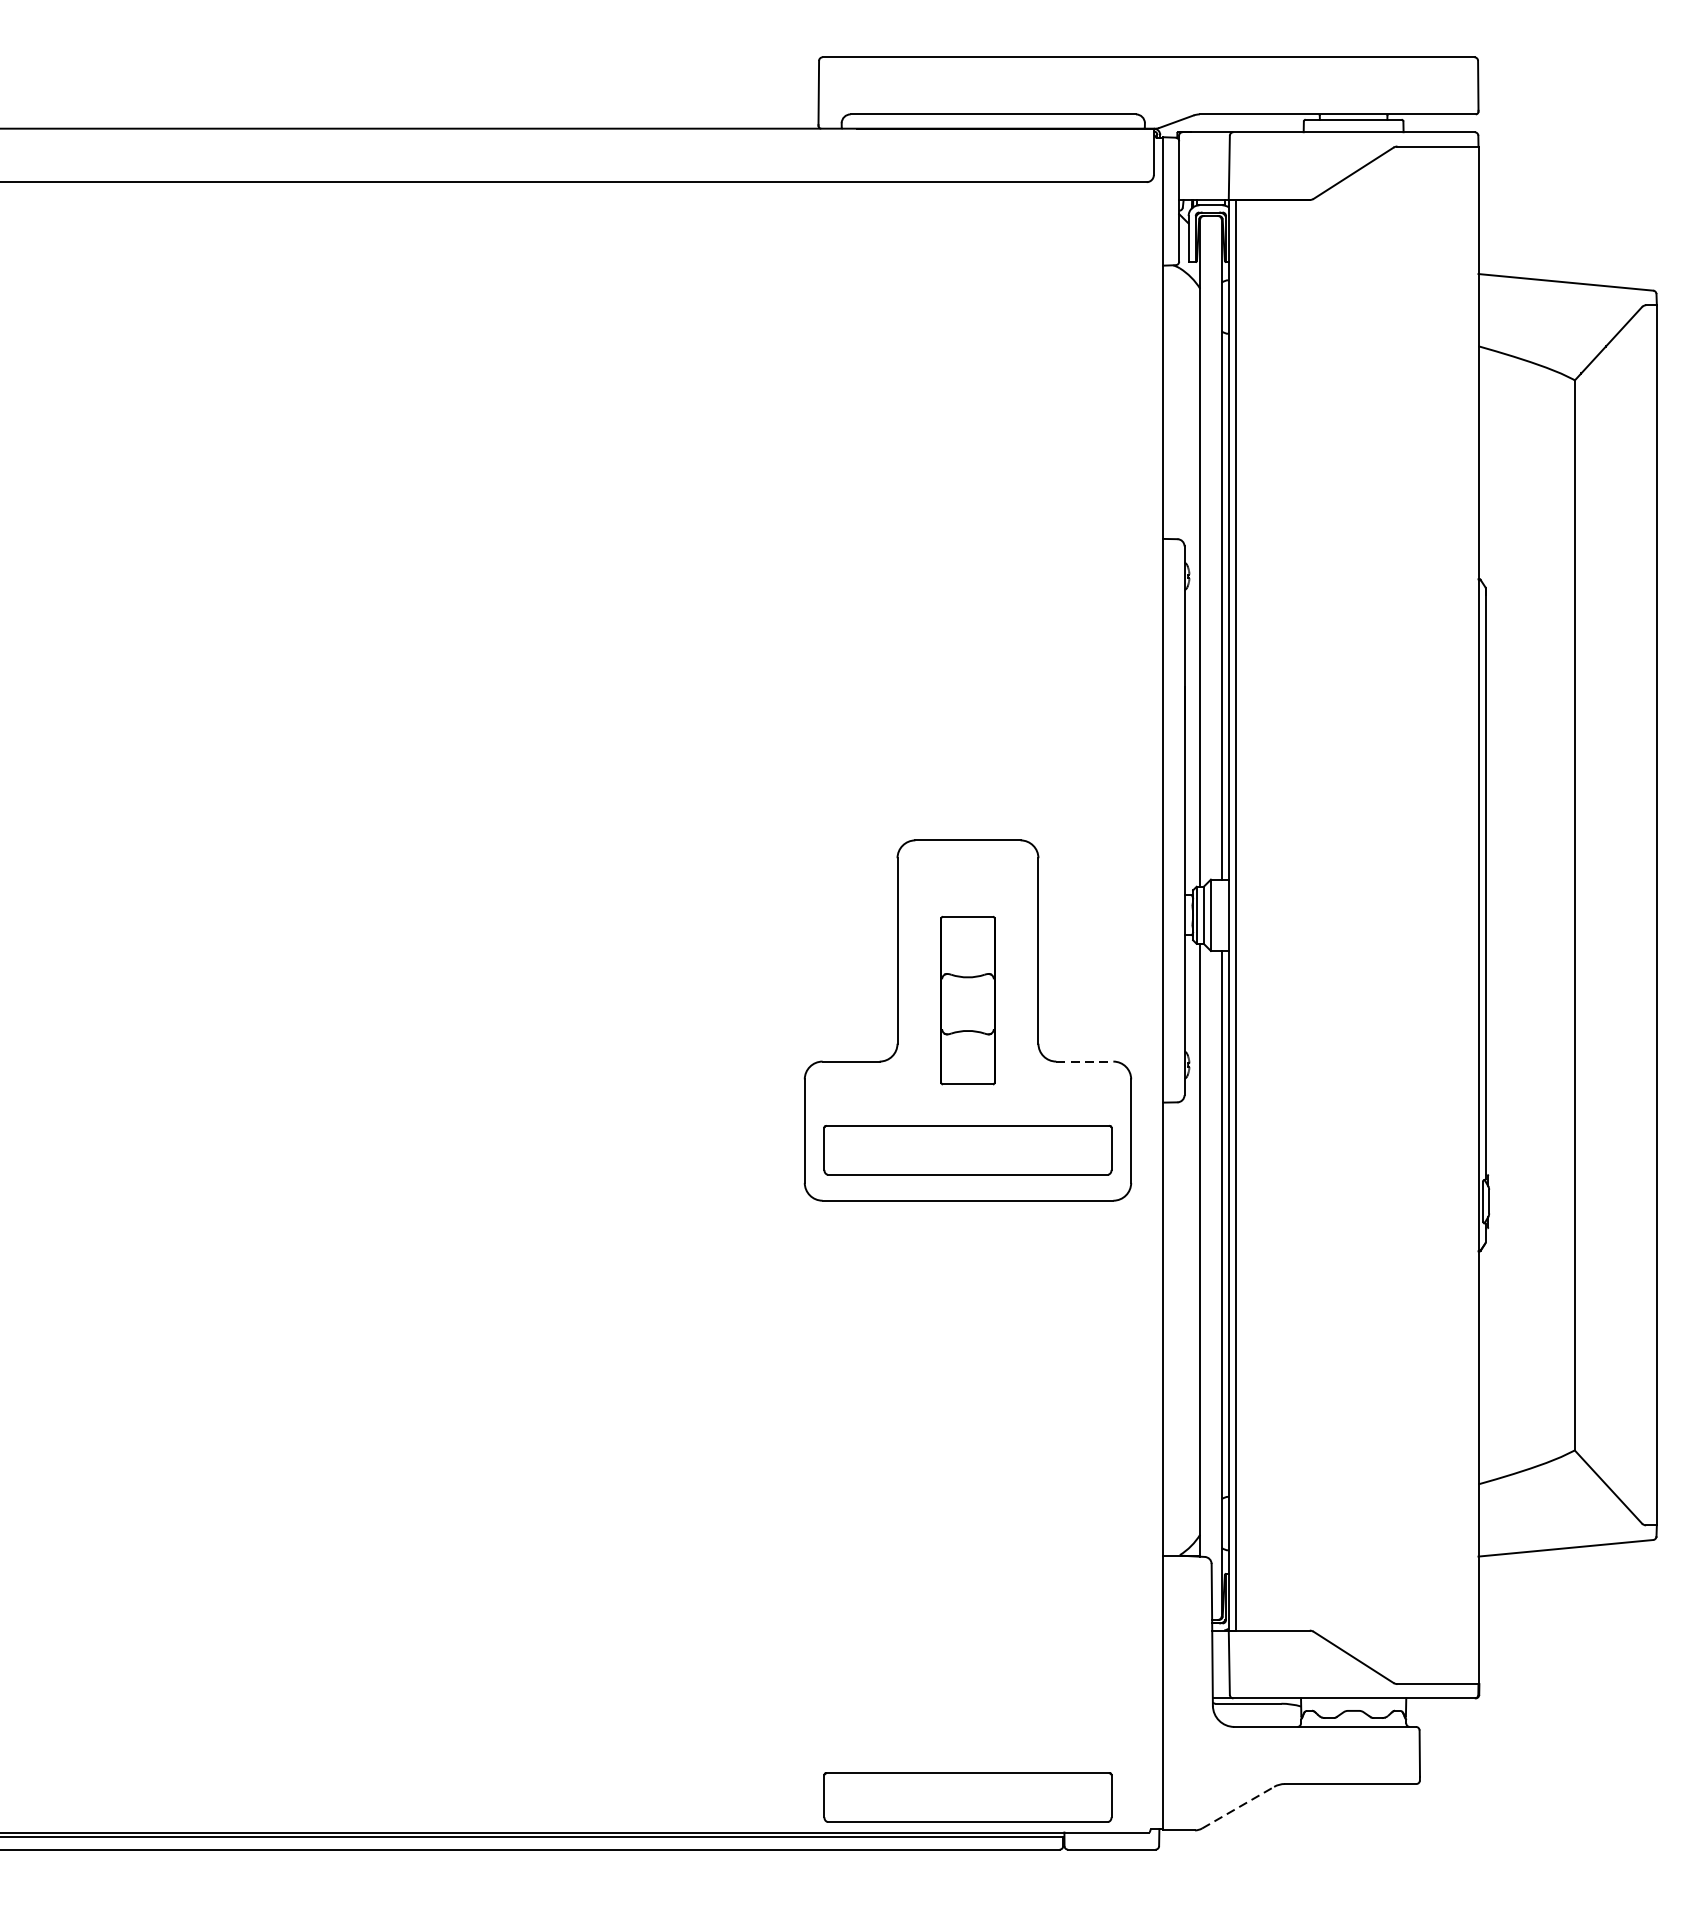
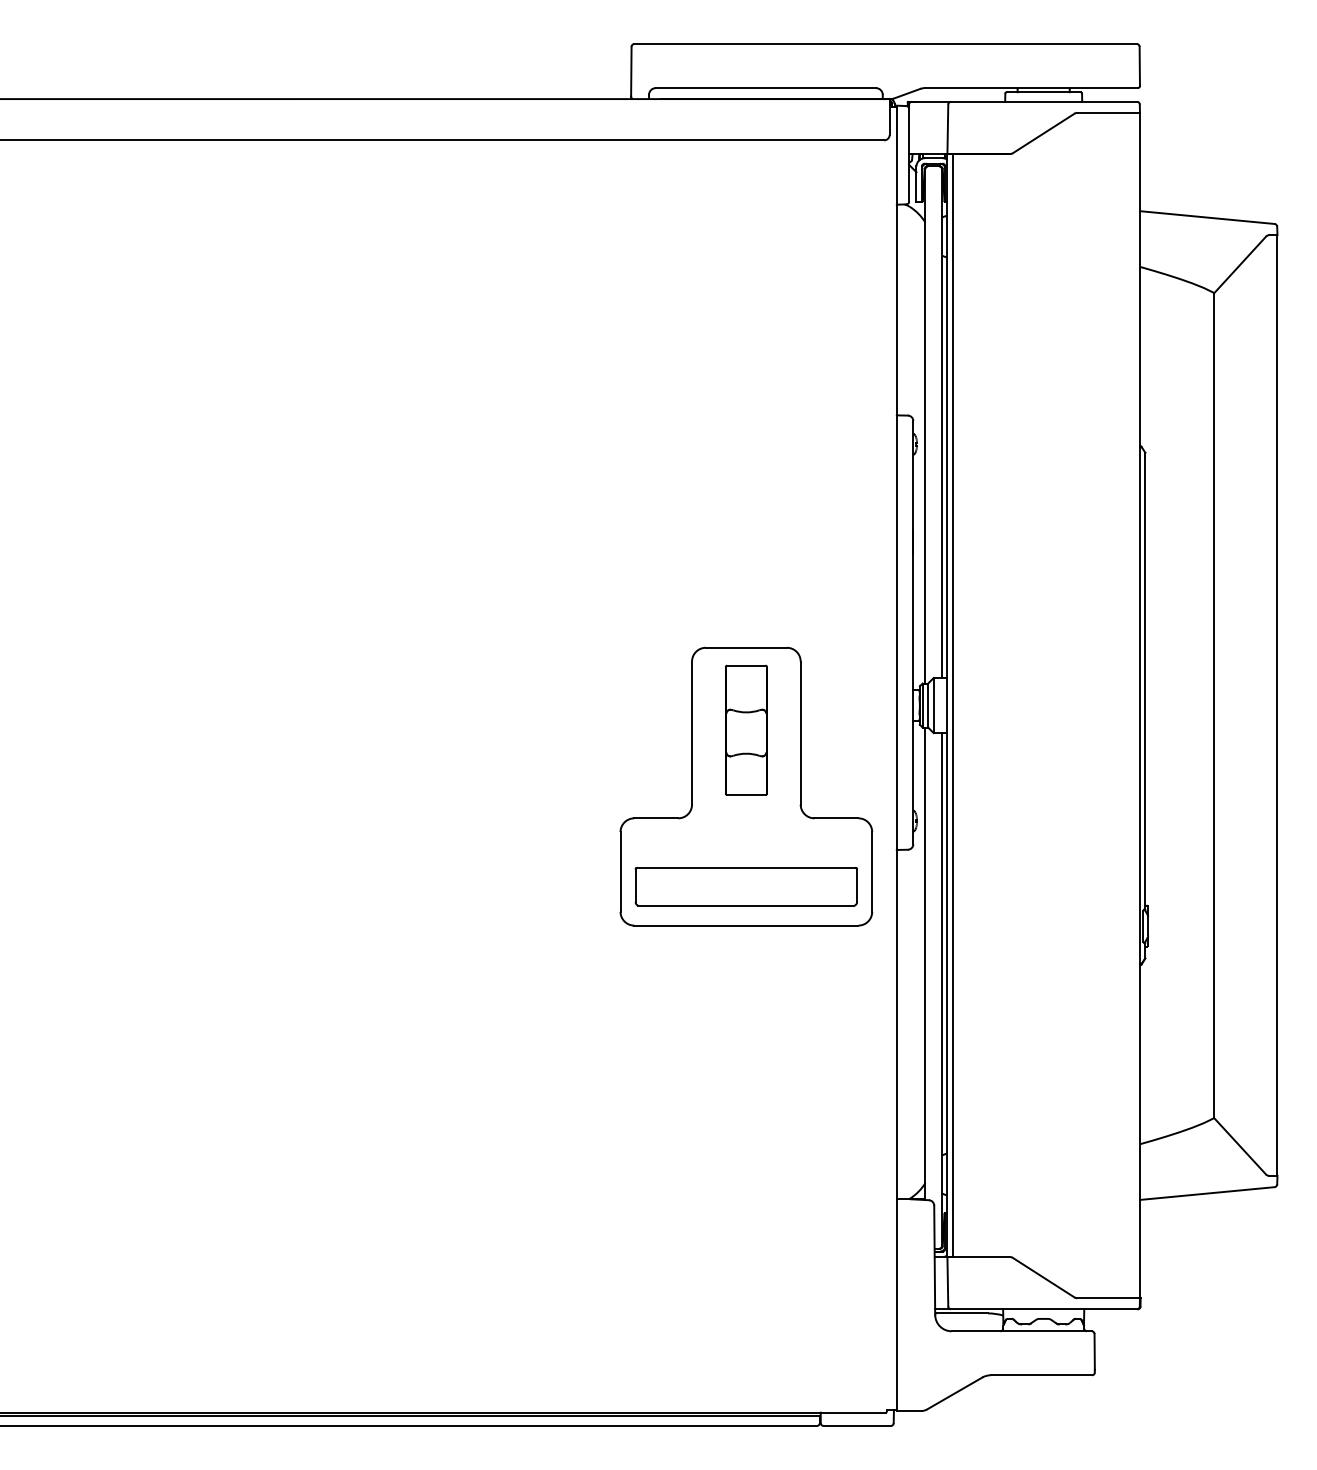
part: (966, 999) -> (745, 729), moved
line: (1084, 1061) -> (836, 818), dashed -> solid
part: (966, 1797) -> (745, 1385), removed
line: (1239, 1807) -> (955, 1393), dashed -> solid

